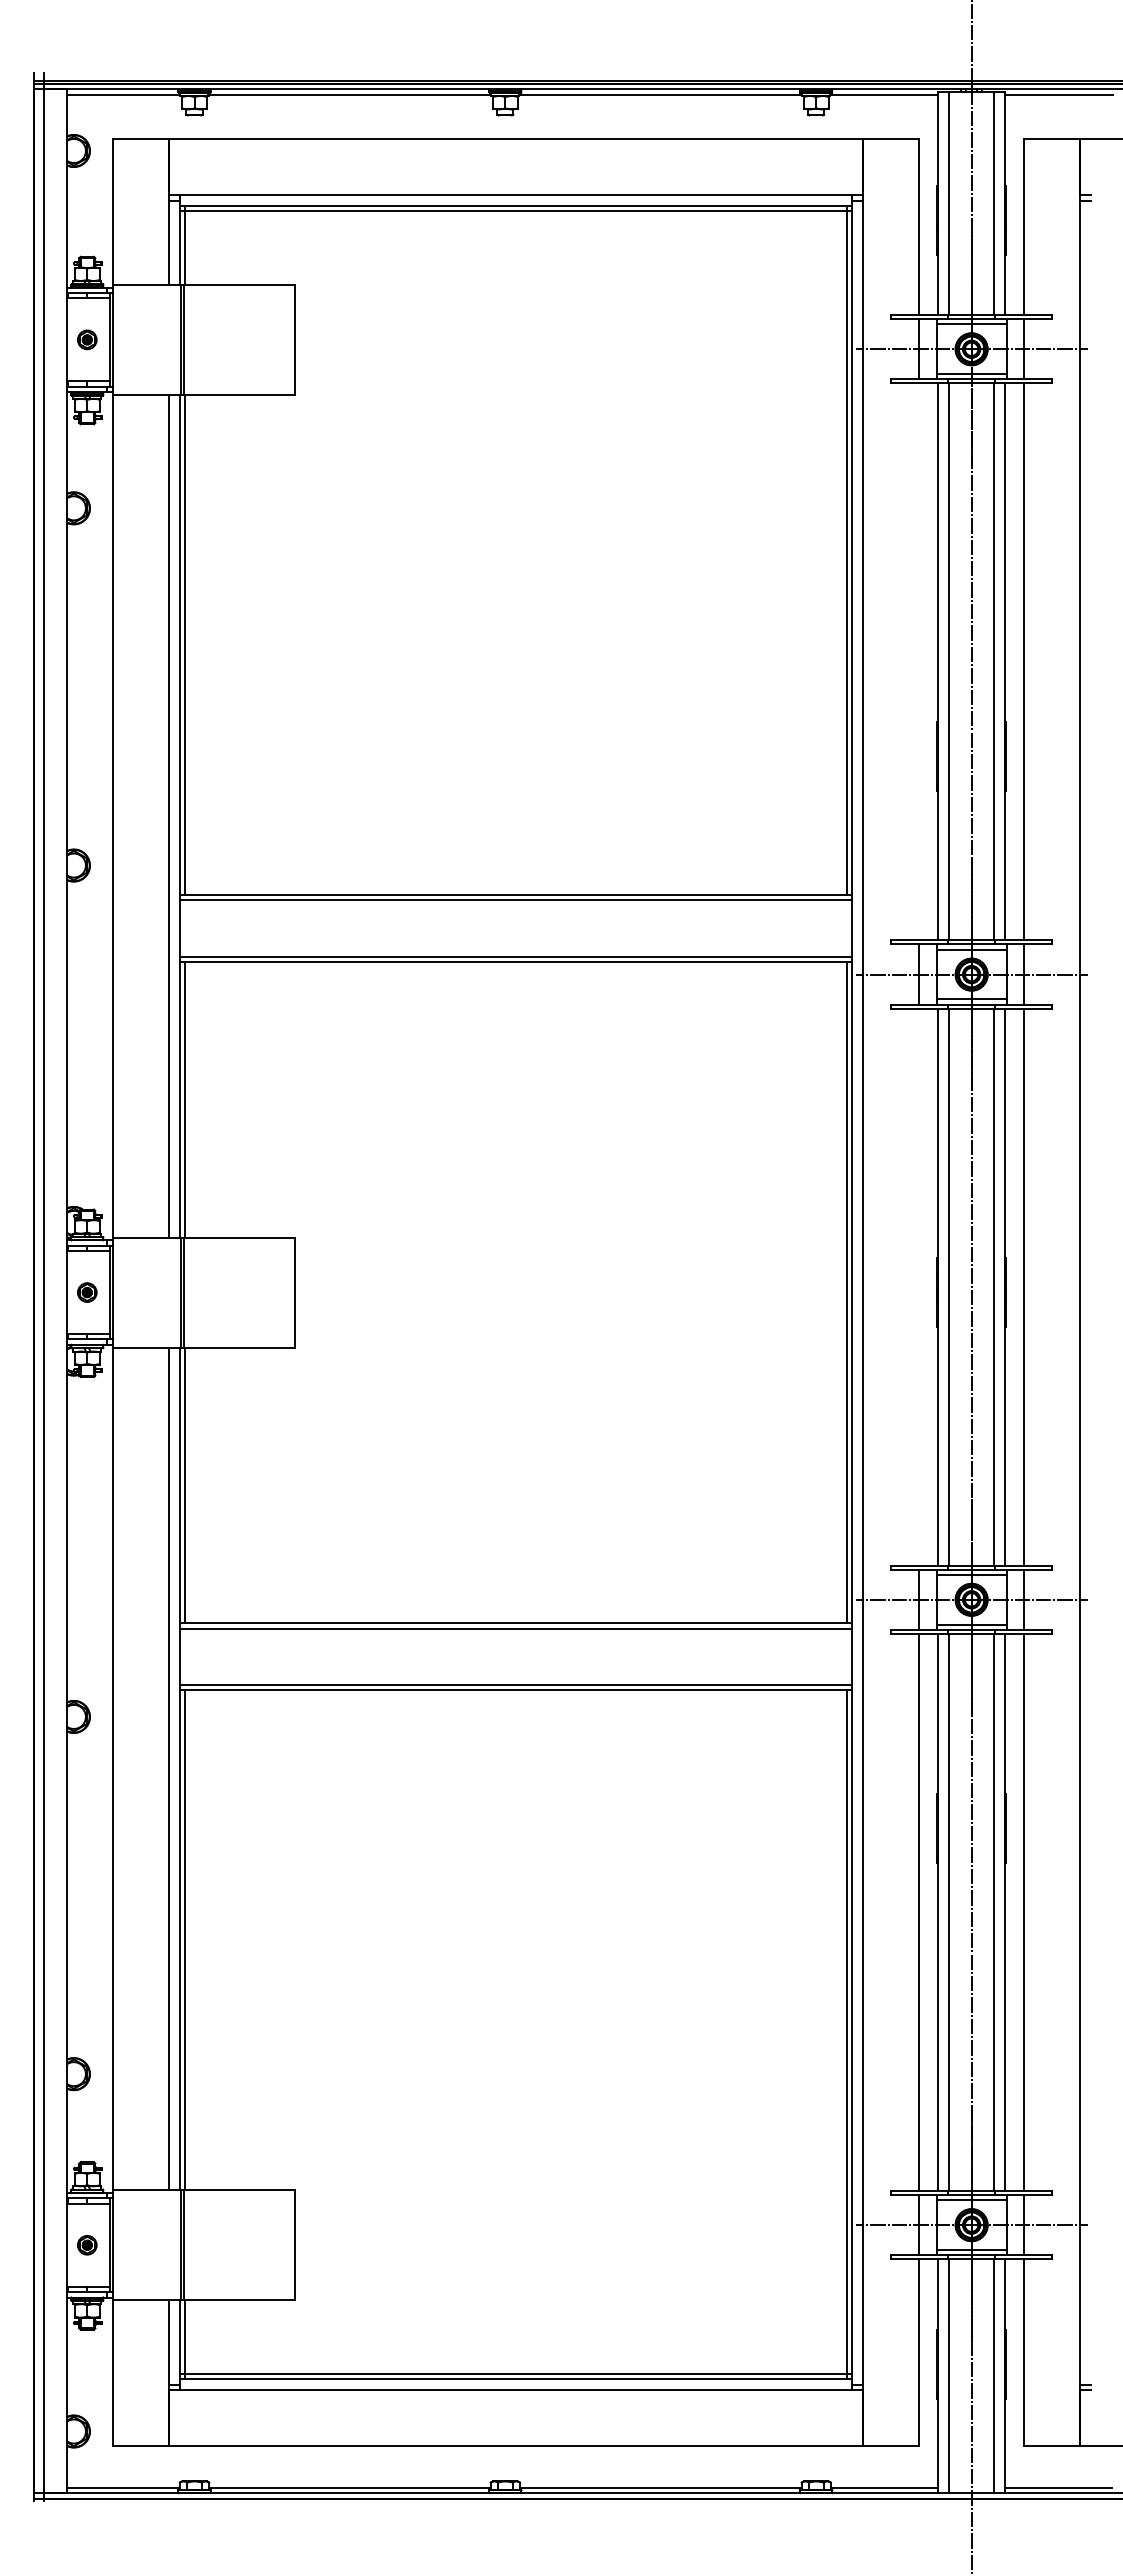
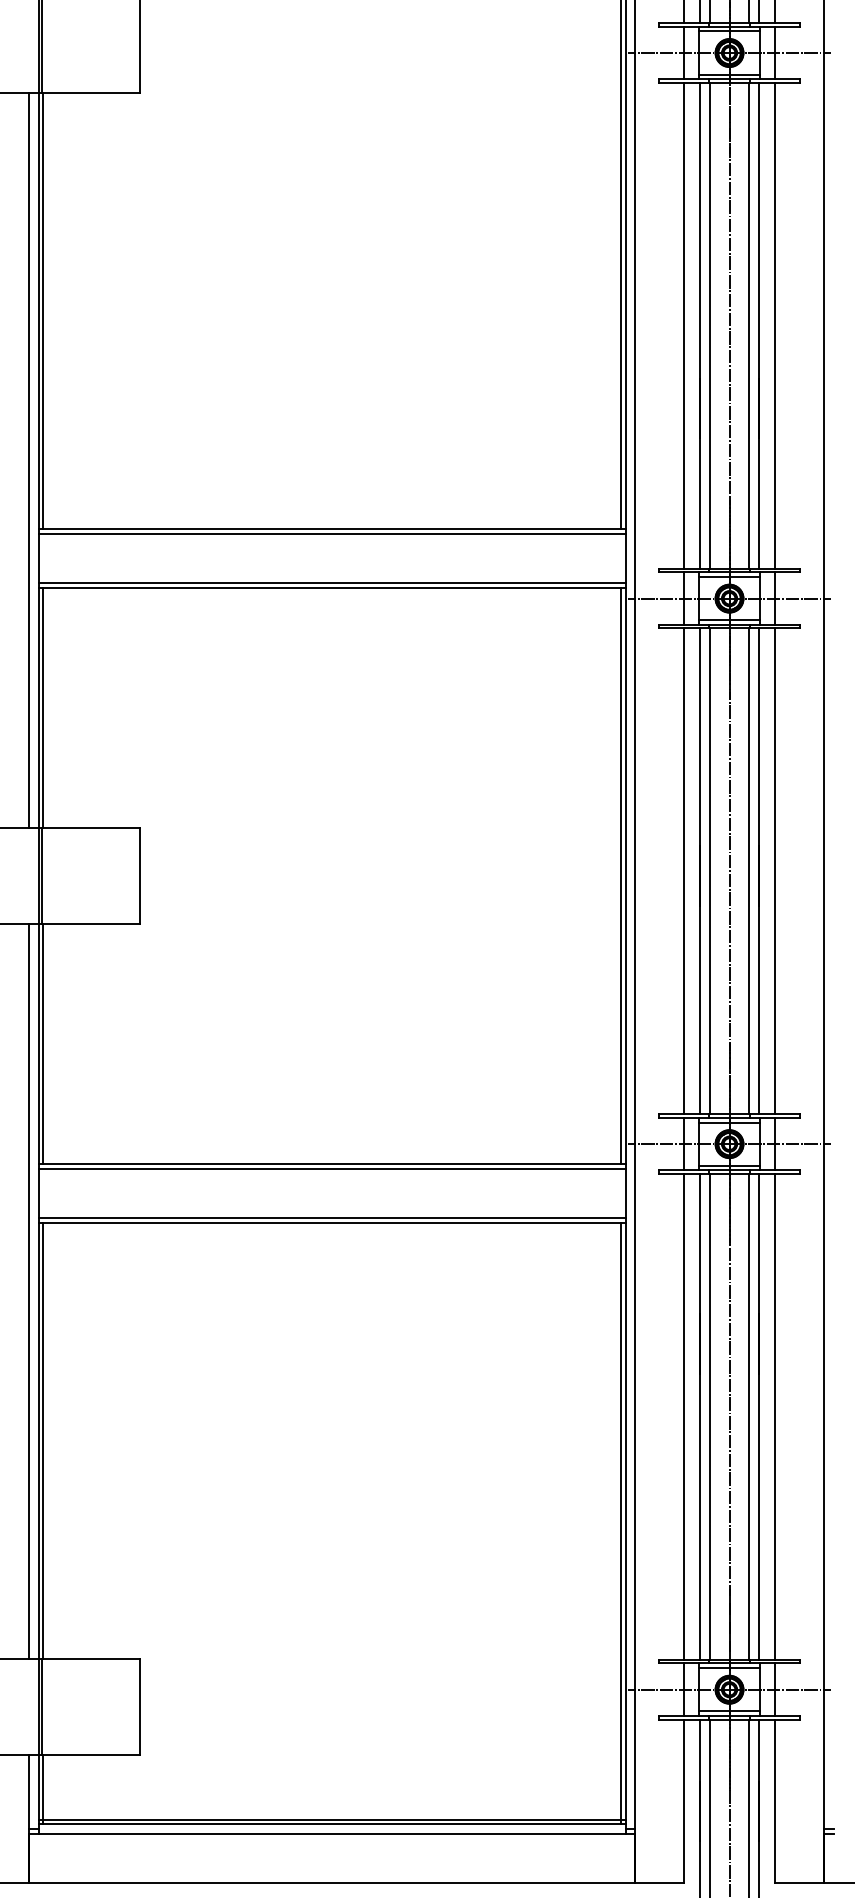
line: (919, 661) -> (684, 325), added
line: (919, 1286) -> (684, 870), added

